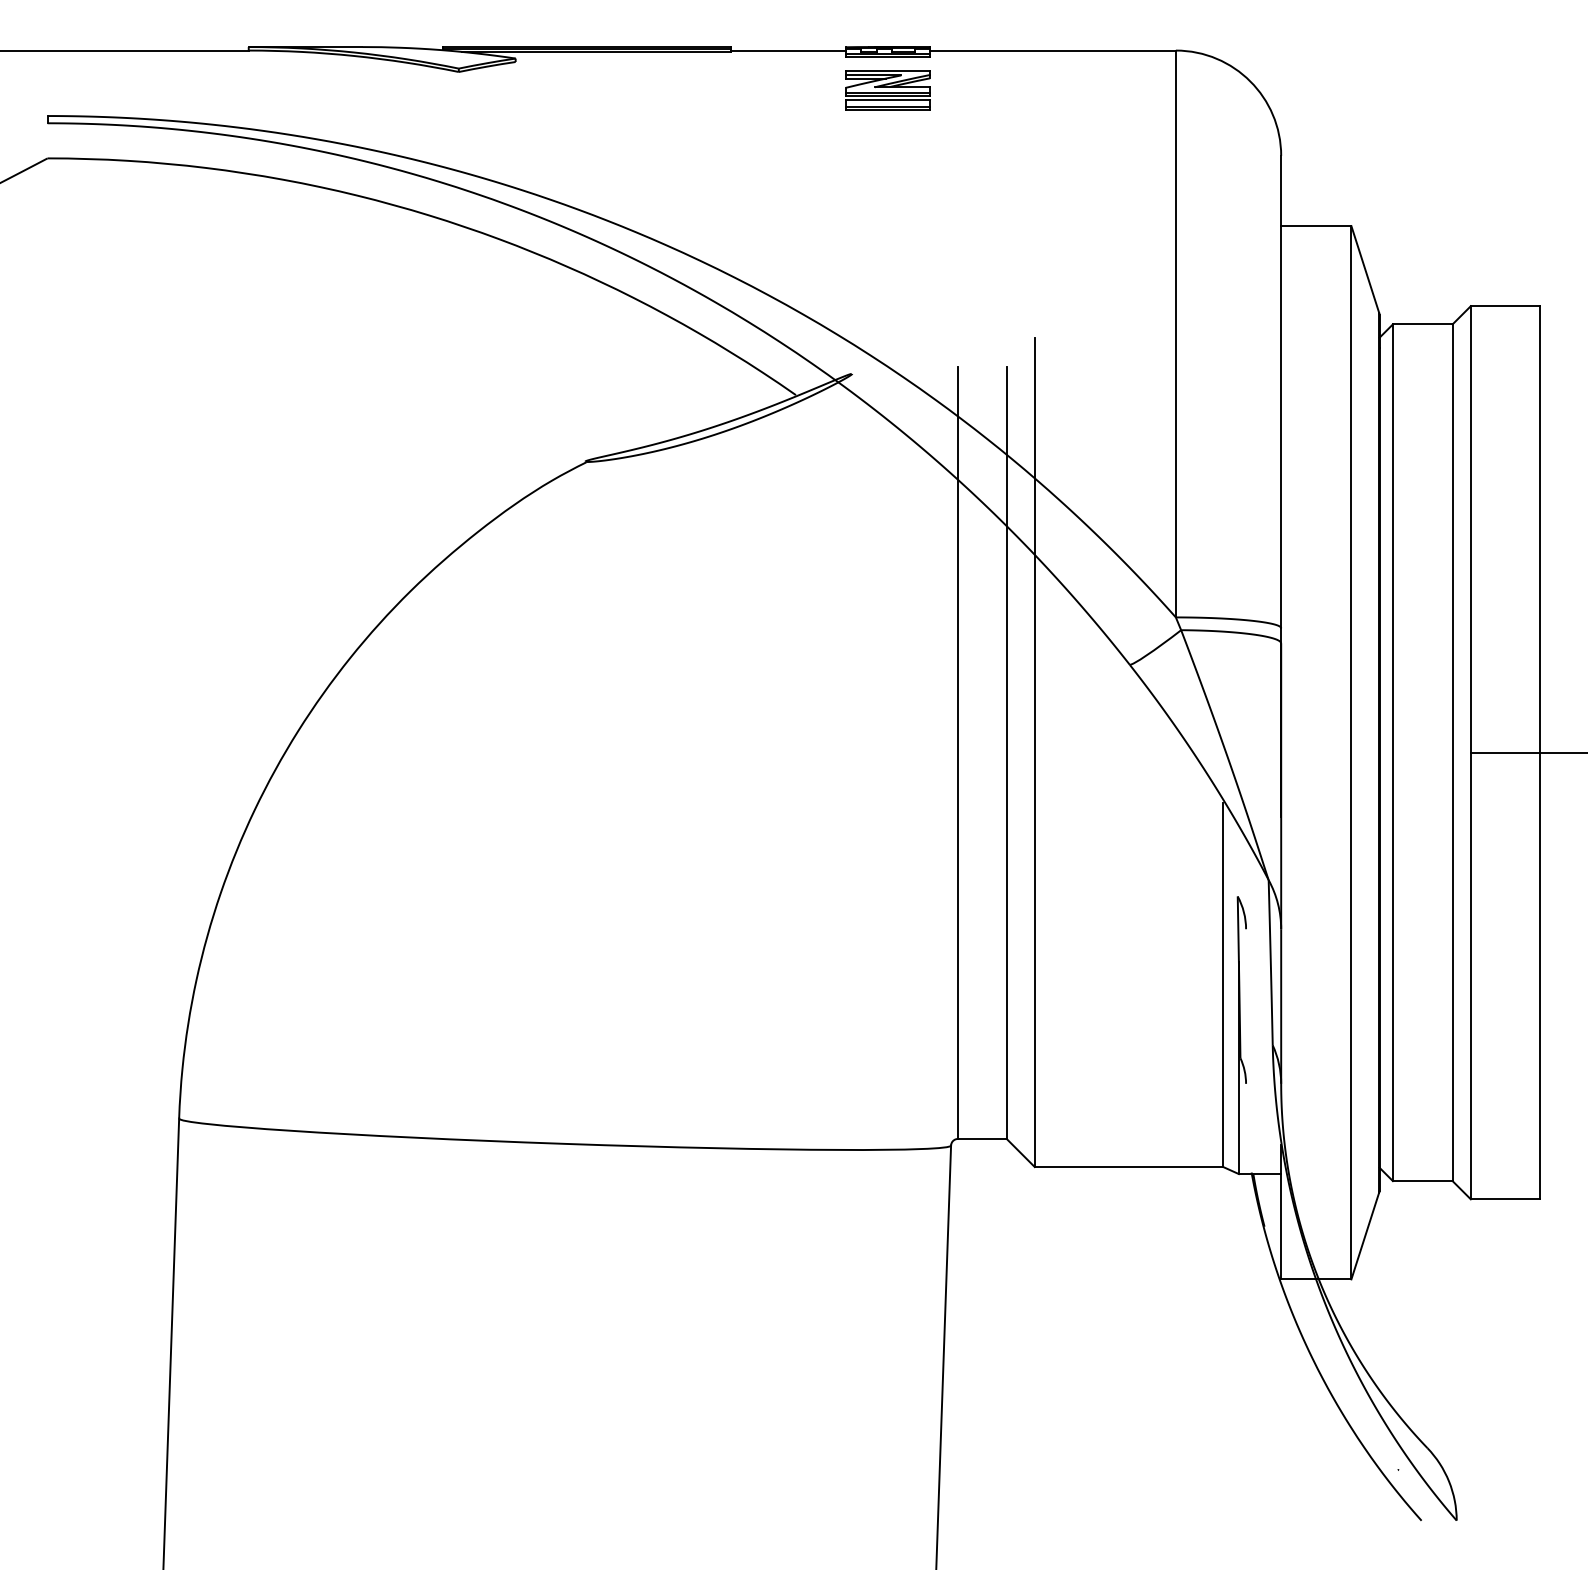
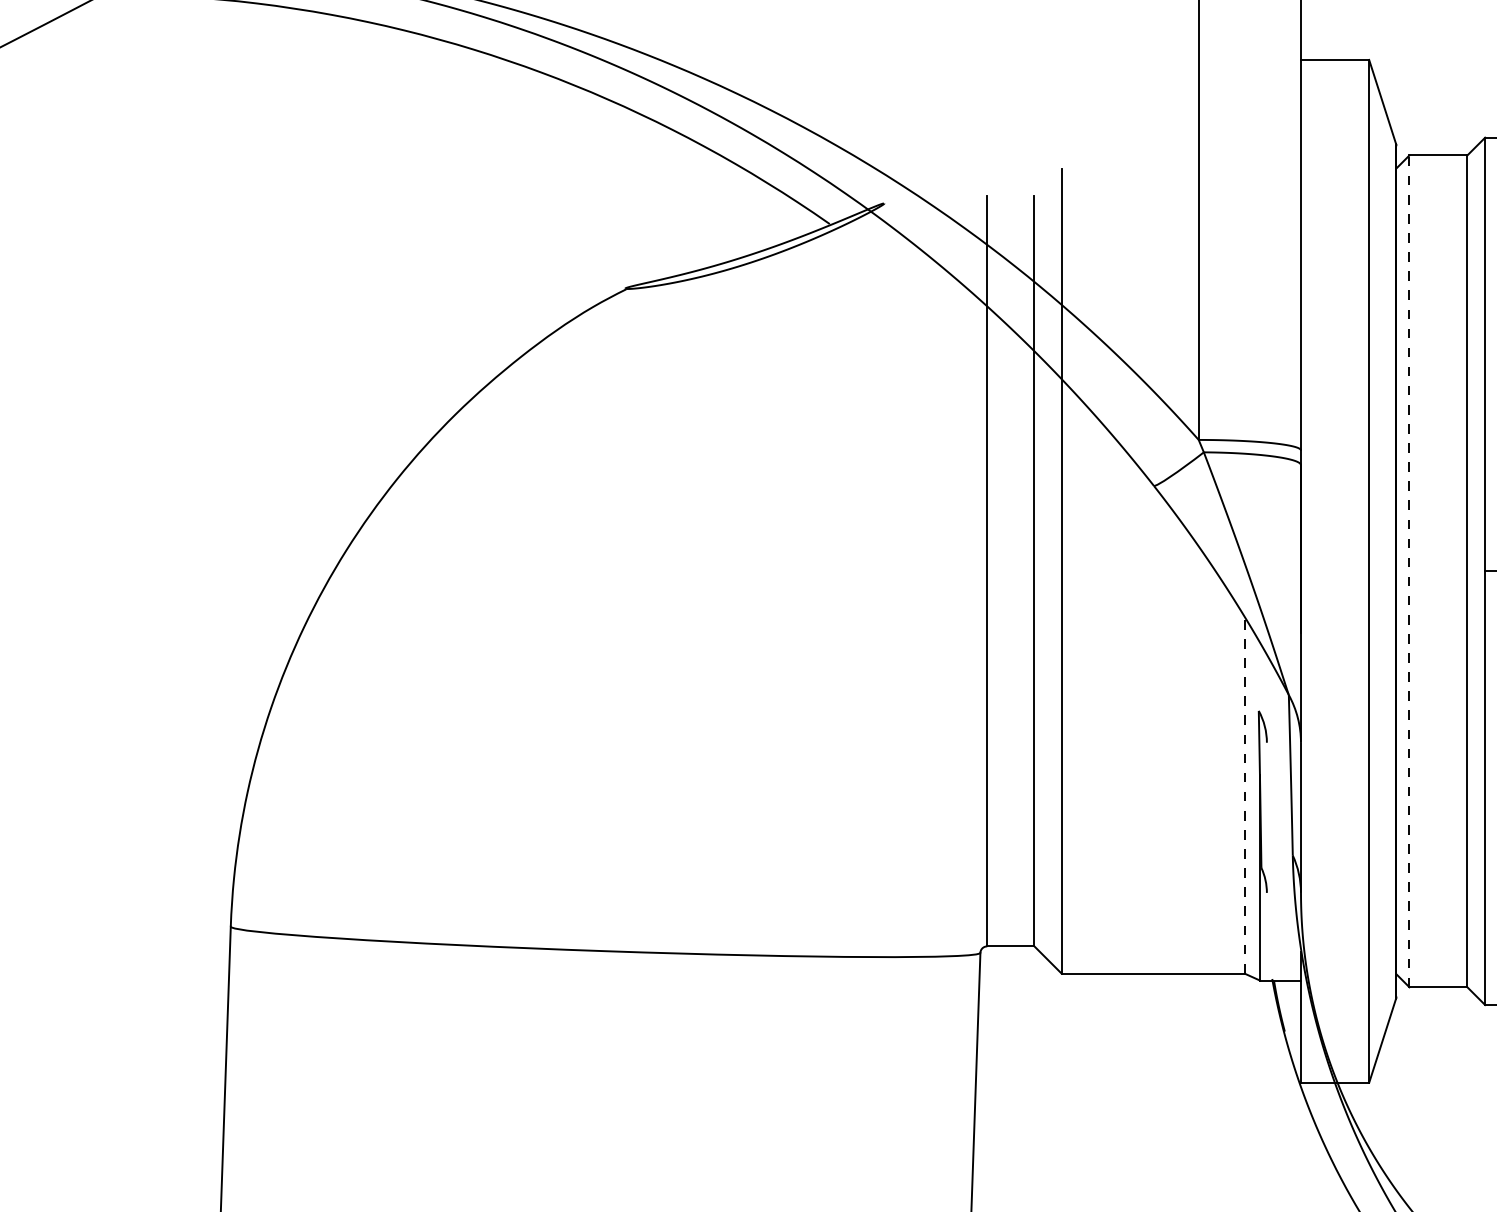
line: (1392, 752) -> (1409, 571), solid -> dashed
line: (1223, 985) -> (1244, 797), solid -> dashed

